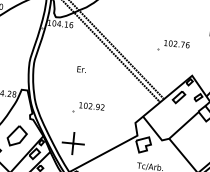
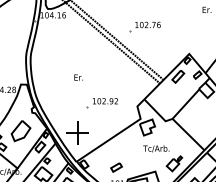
part: (173, 45) -> (144, 26), moved
text: (81, 69) -> (78, 77), moved
part: (87, 108) -> (101, 103), moved

